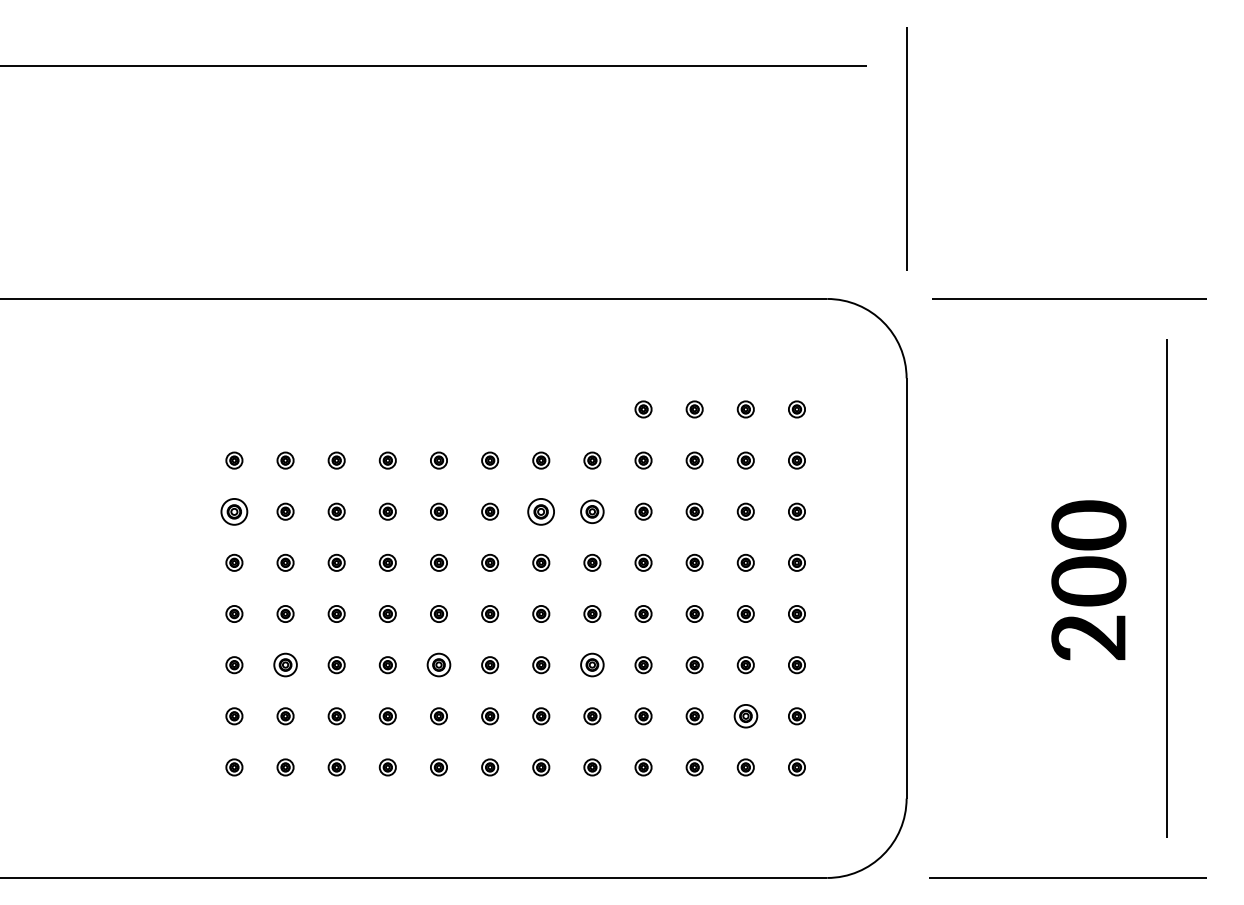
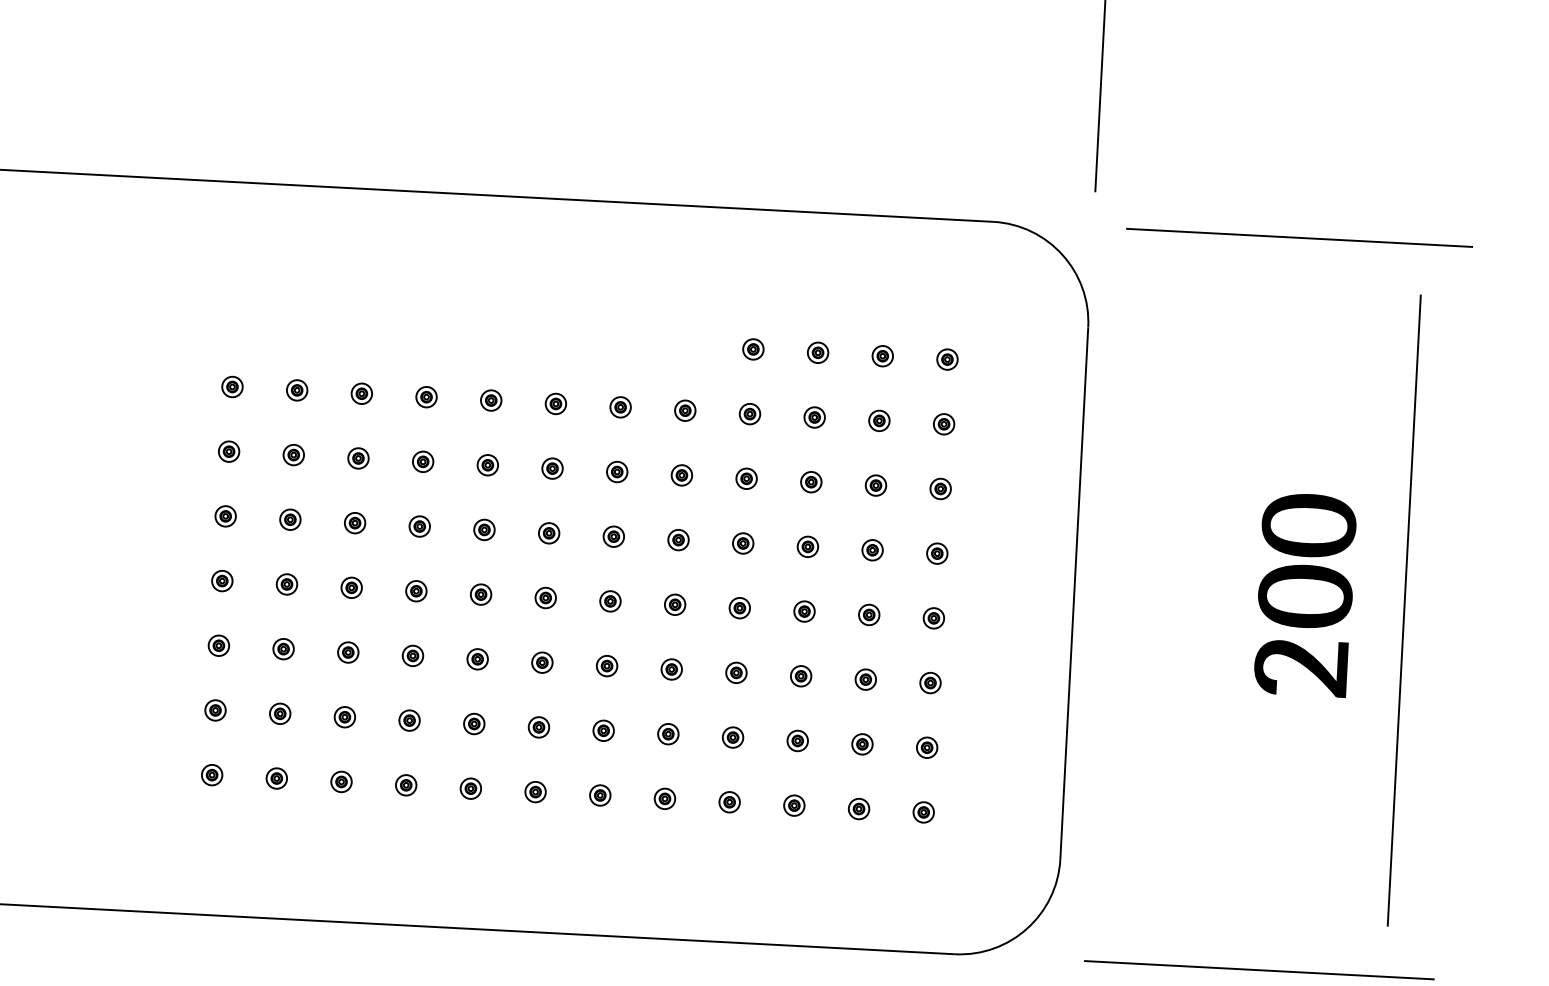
part: (234, 511) -> (229, 451), size x0.62
part: (541, 511) -> (617, 471), size x0.62
part: (592, 511) -> (682, 475), size x0.71
part: (285, 665) -> (283, 649), size x0.71
part: (438, 665) -> (477, 659), size x0.71
part: (592, 665) -> (671, 669), size x0.71
part: (745, 716) -> (862, 744), size x0.71

